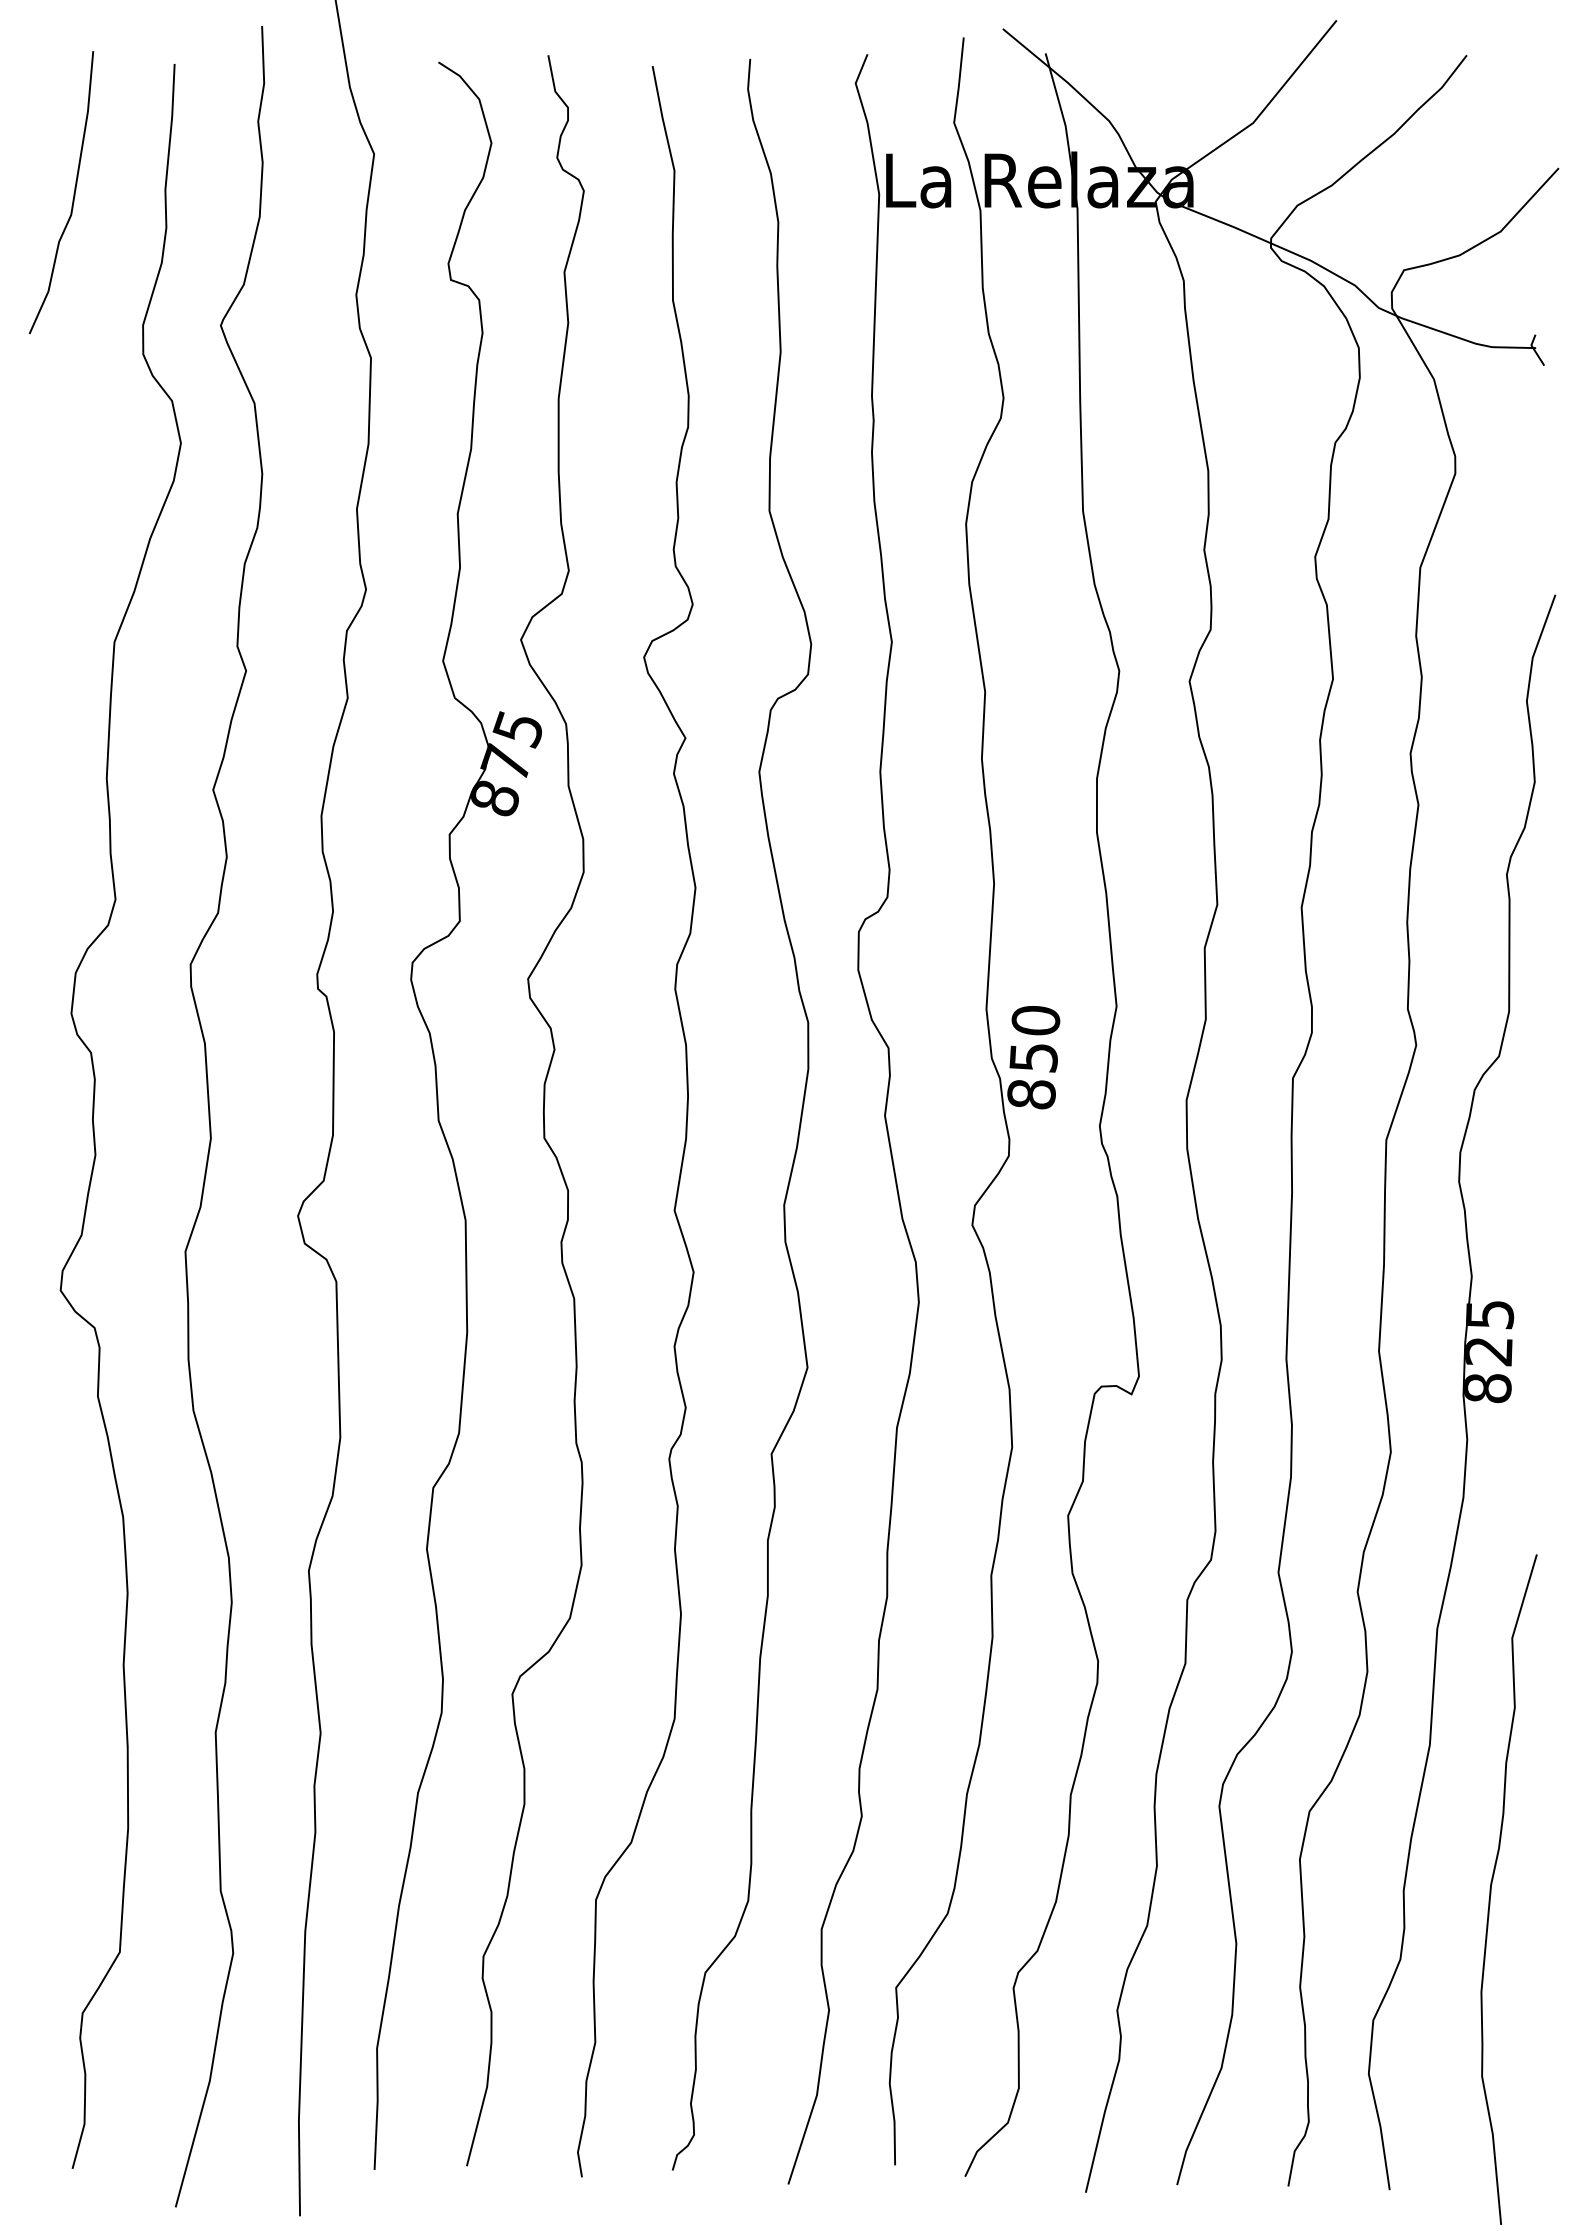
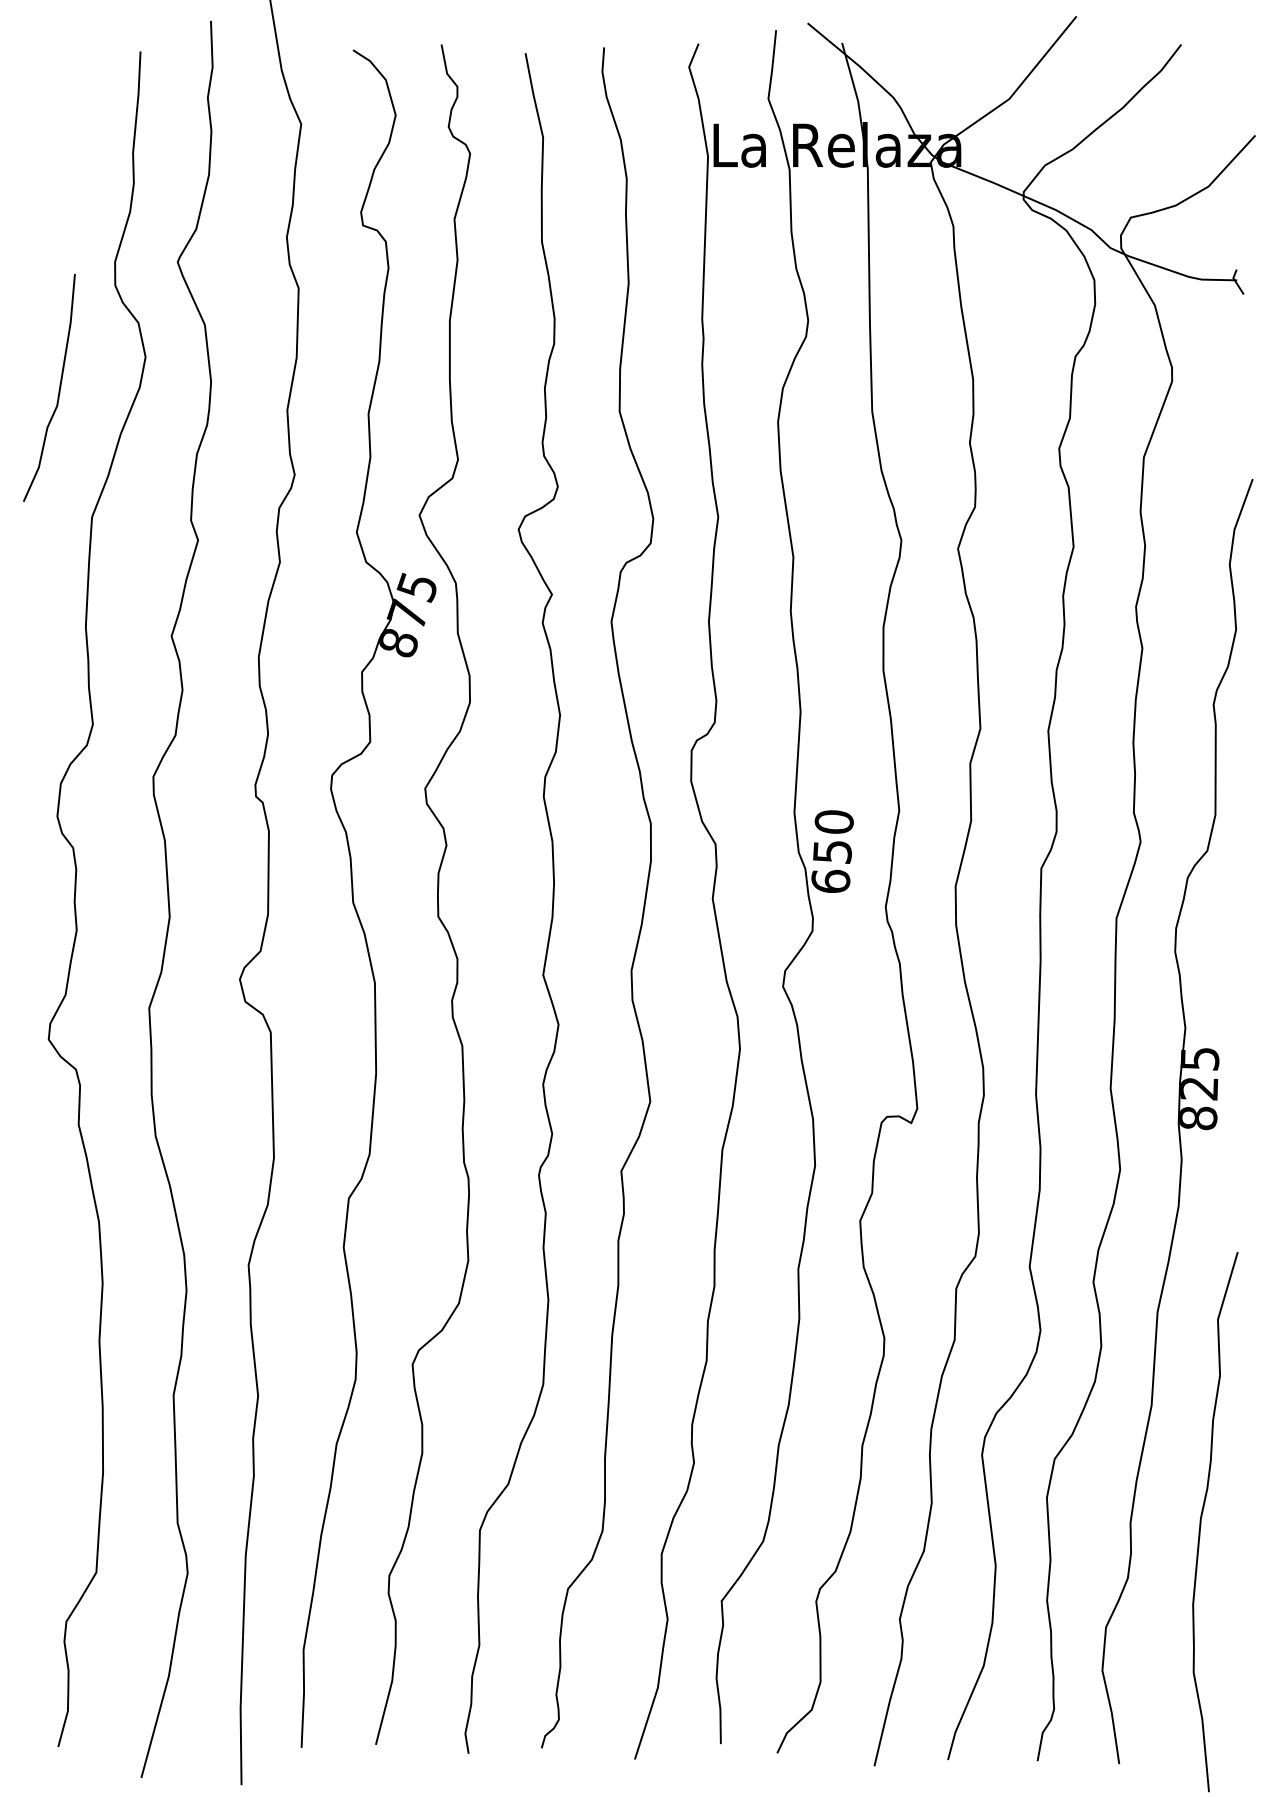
curve: (73, 193) -> (59, 388), moved
text: (1031, 1094) -> (830, 881), 850 -> 650

